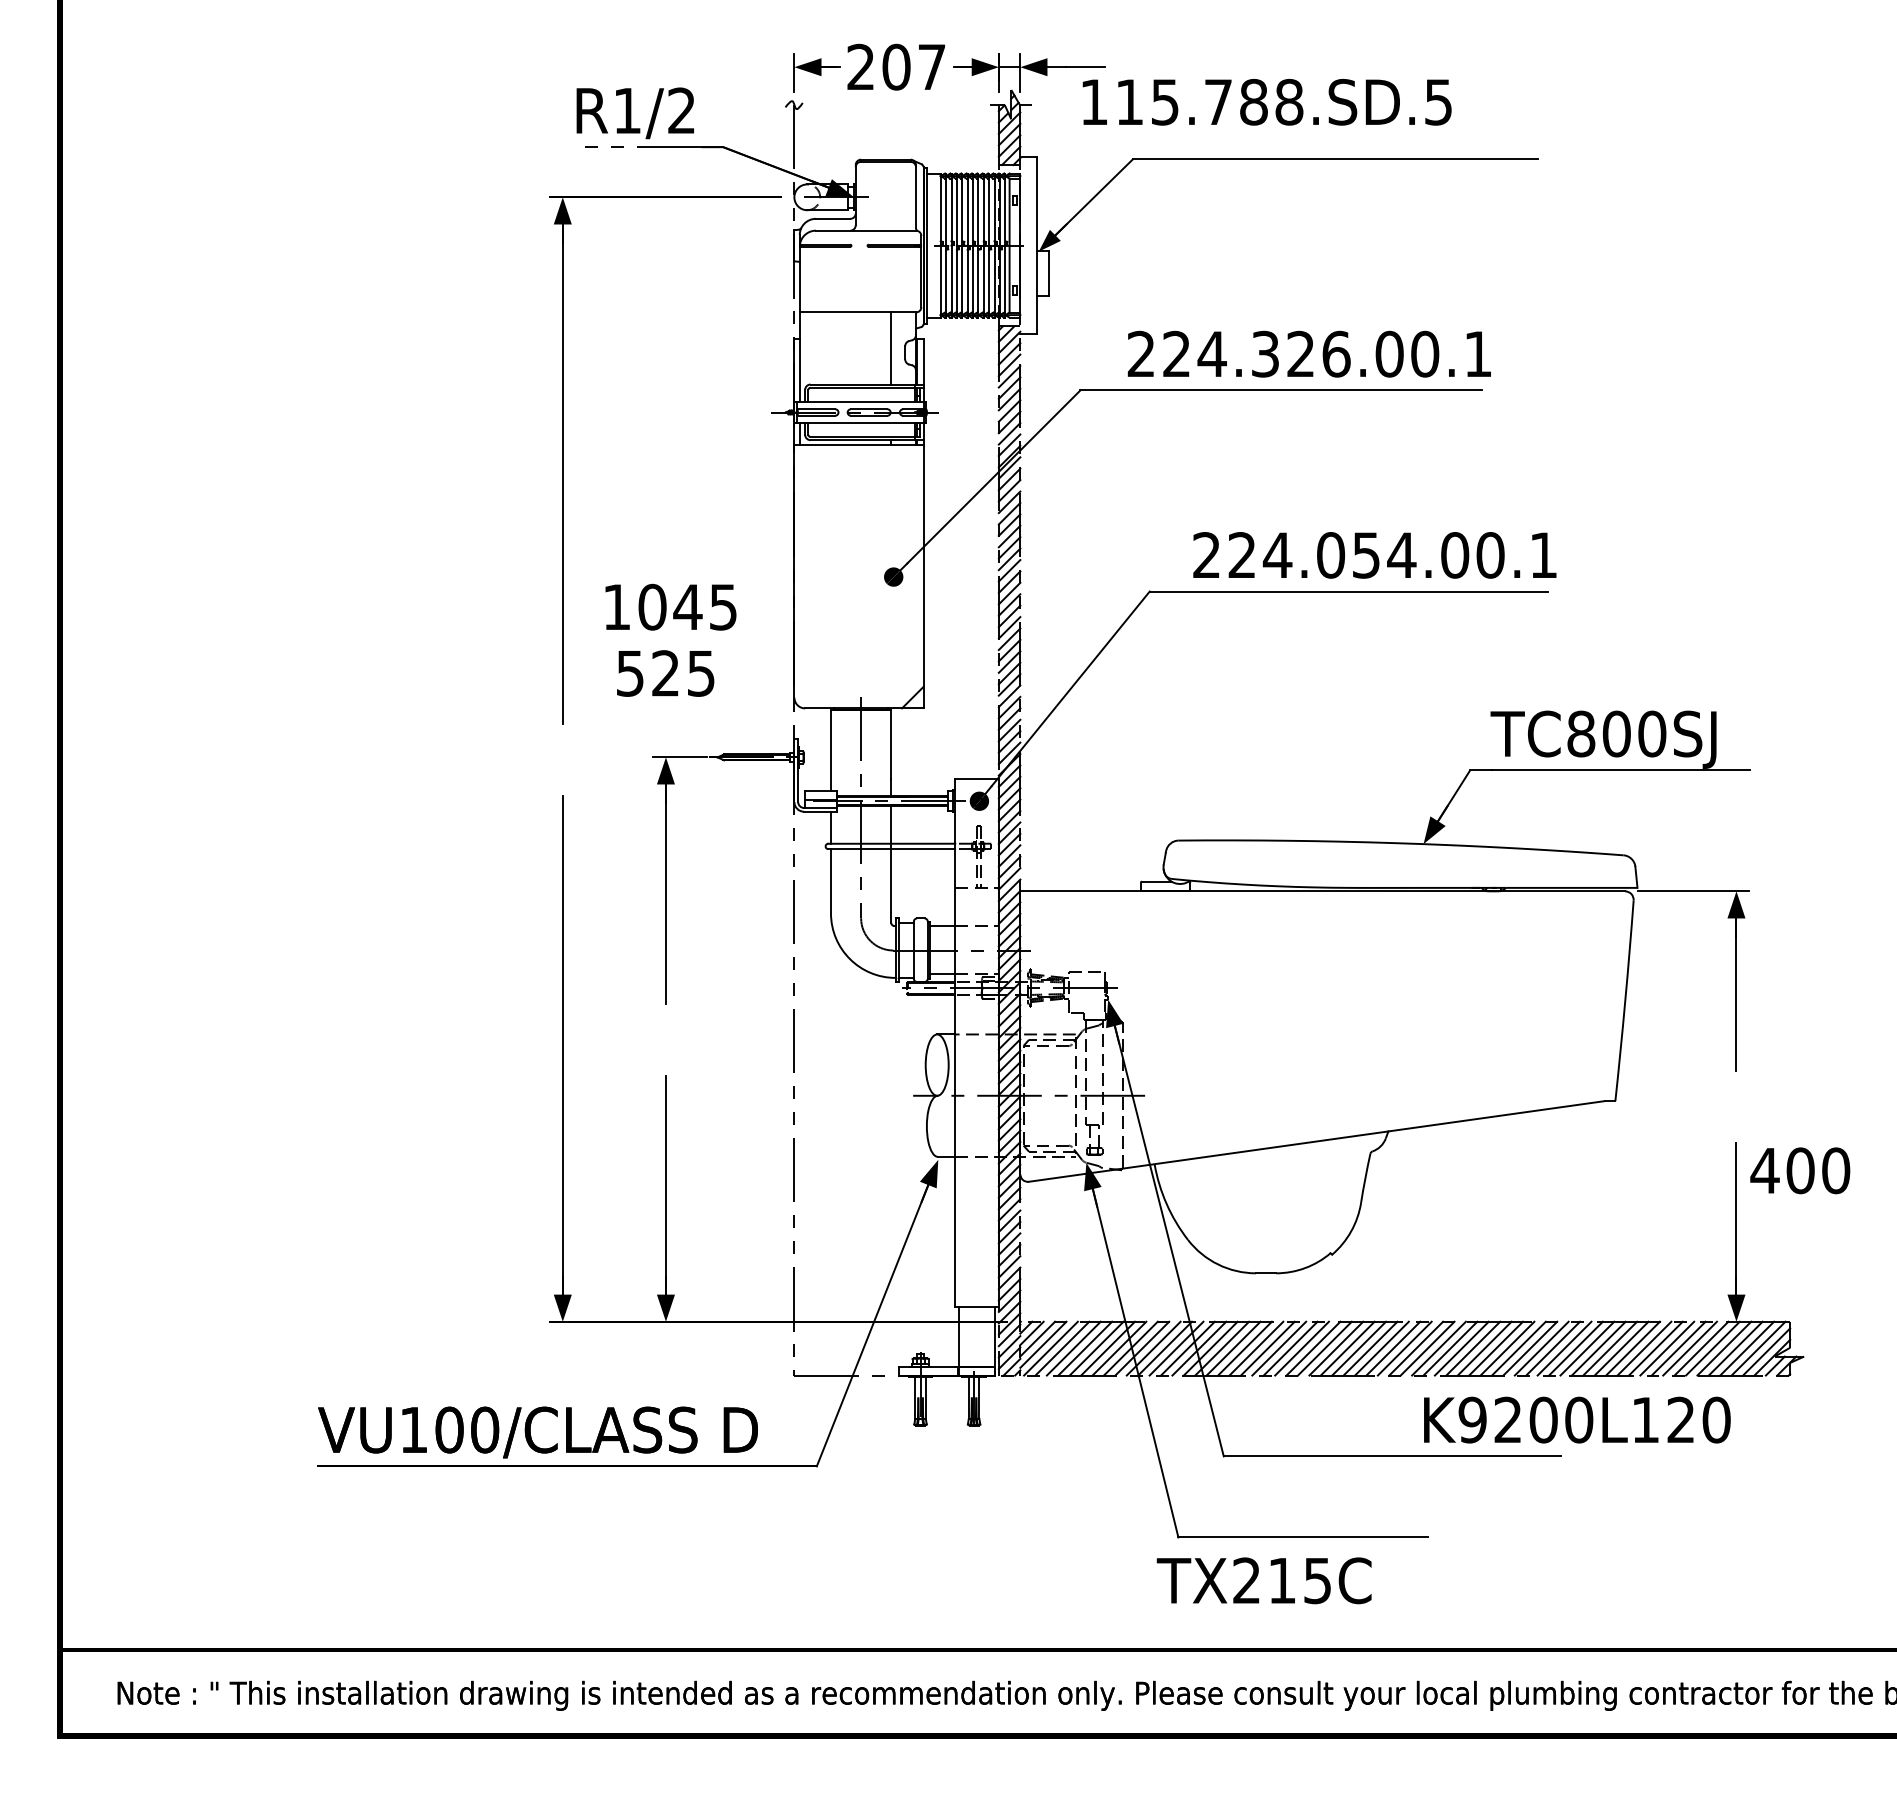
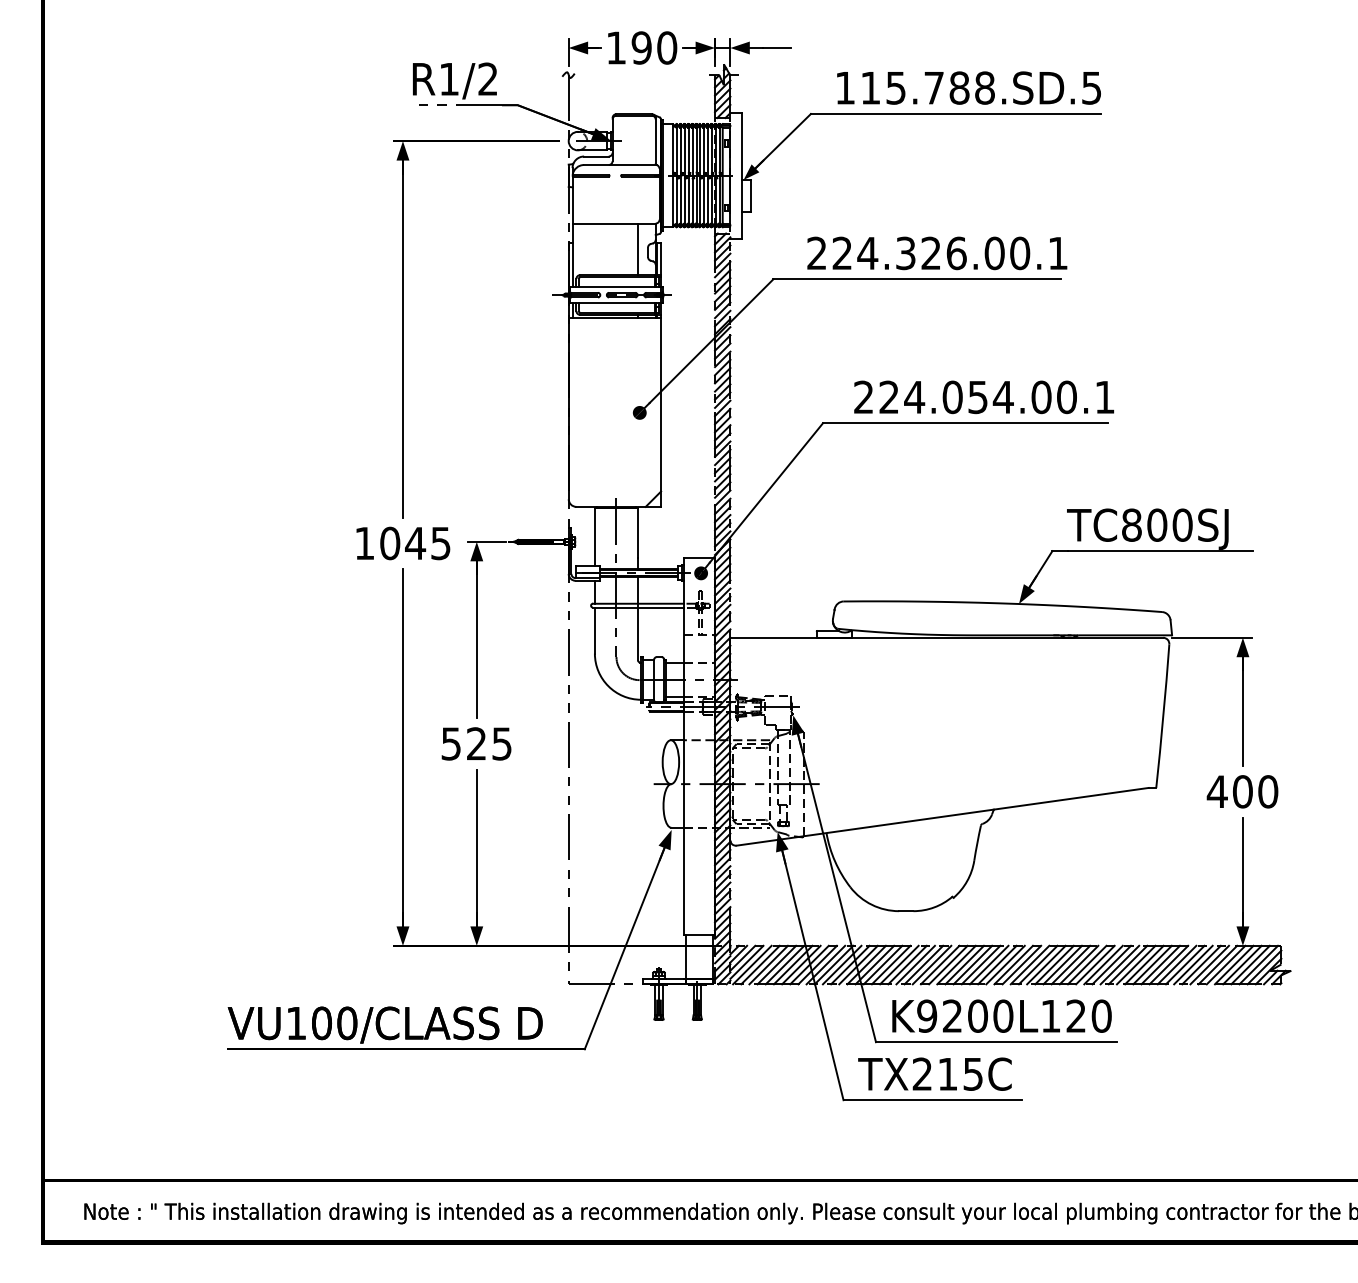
text: (896, 66) -> (641, 47), 207 -> 190
text: (1266, 101) -> (968, 87), moved
text: (671, 607) -> (403, 543), moved
text: (665, 672) -> (476, 743), moved
text: (1800, 1170) -> (1242, 791), moved
text: (1576, 1419) -> (1001, 1015), moved
text: (1263, 1579) -> (934, 1073), moved

